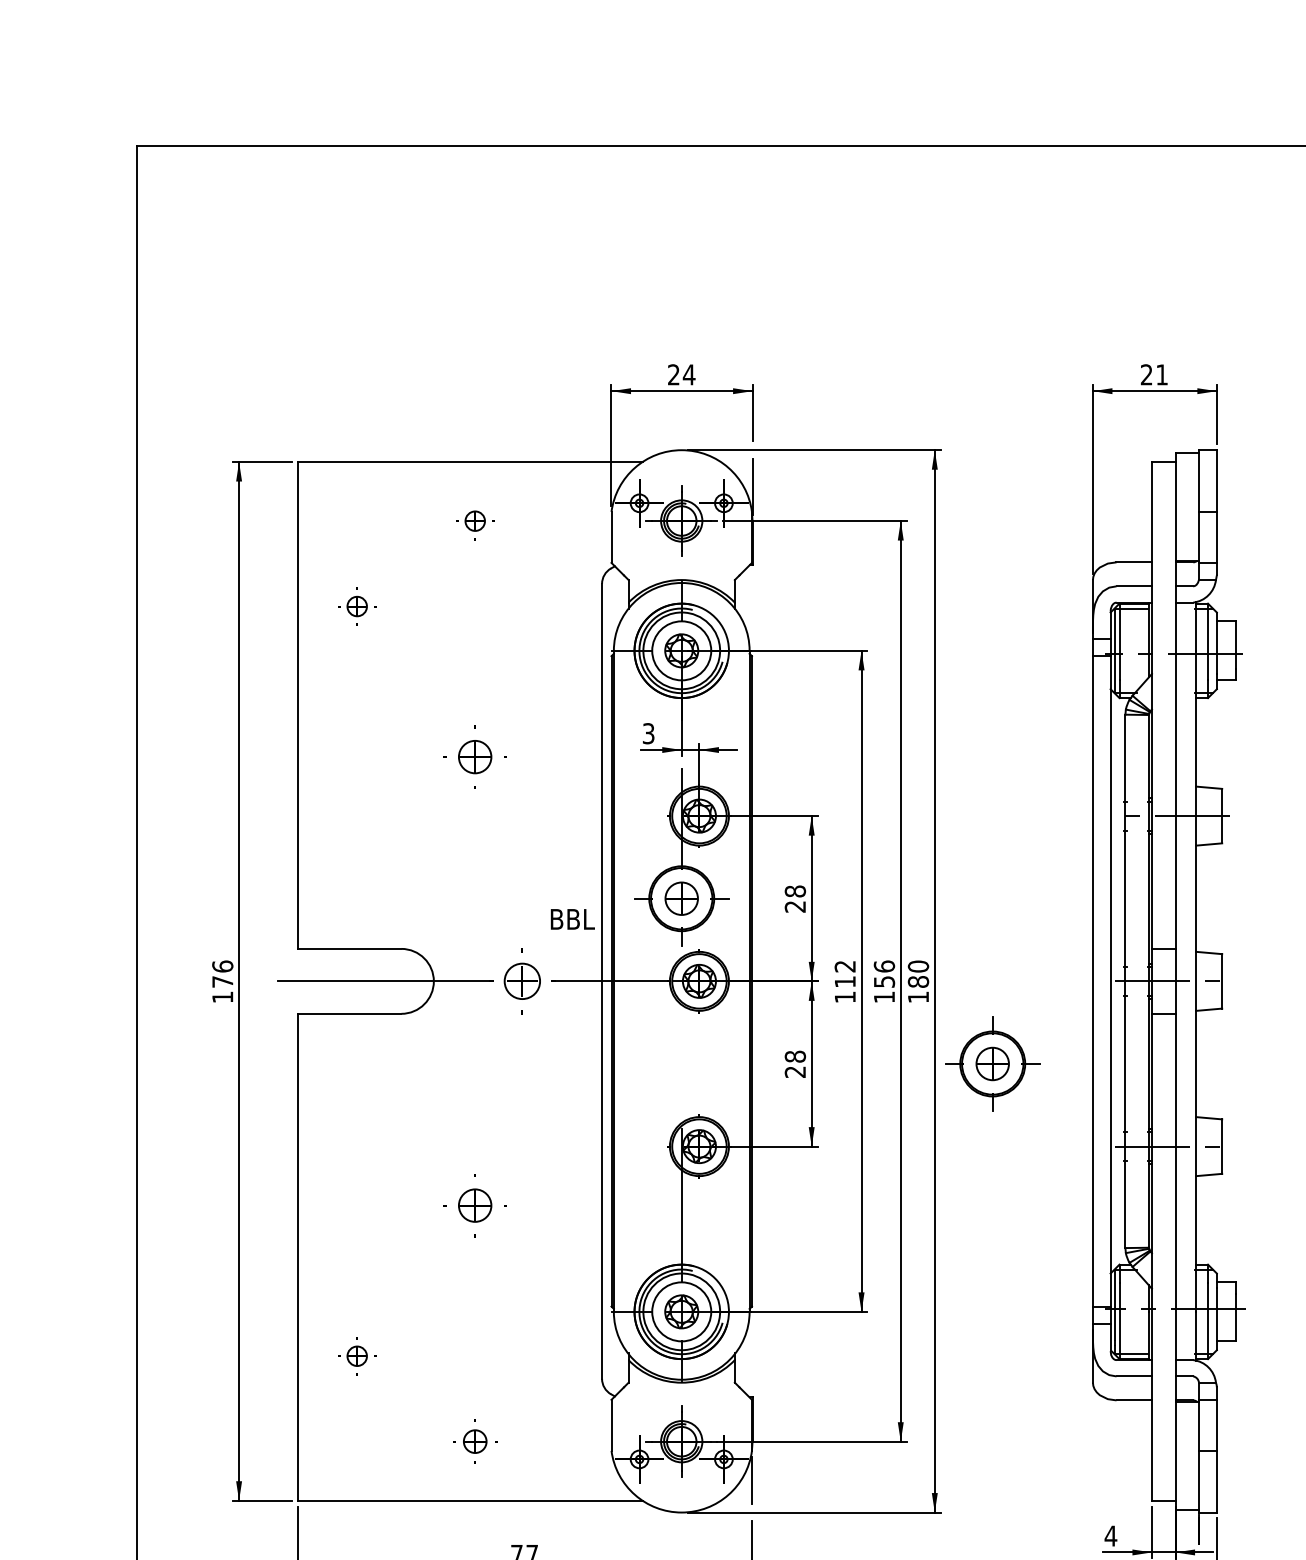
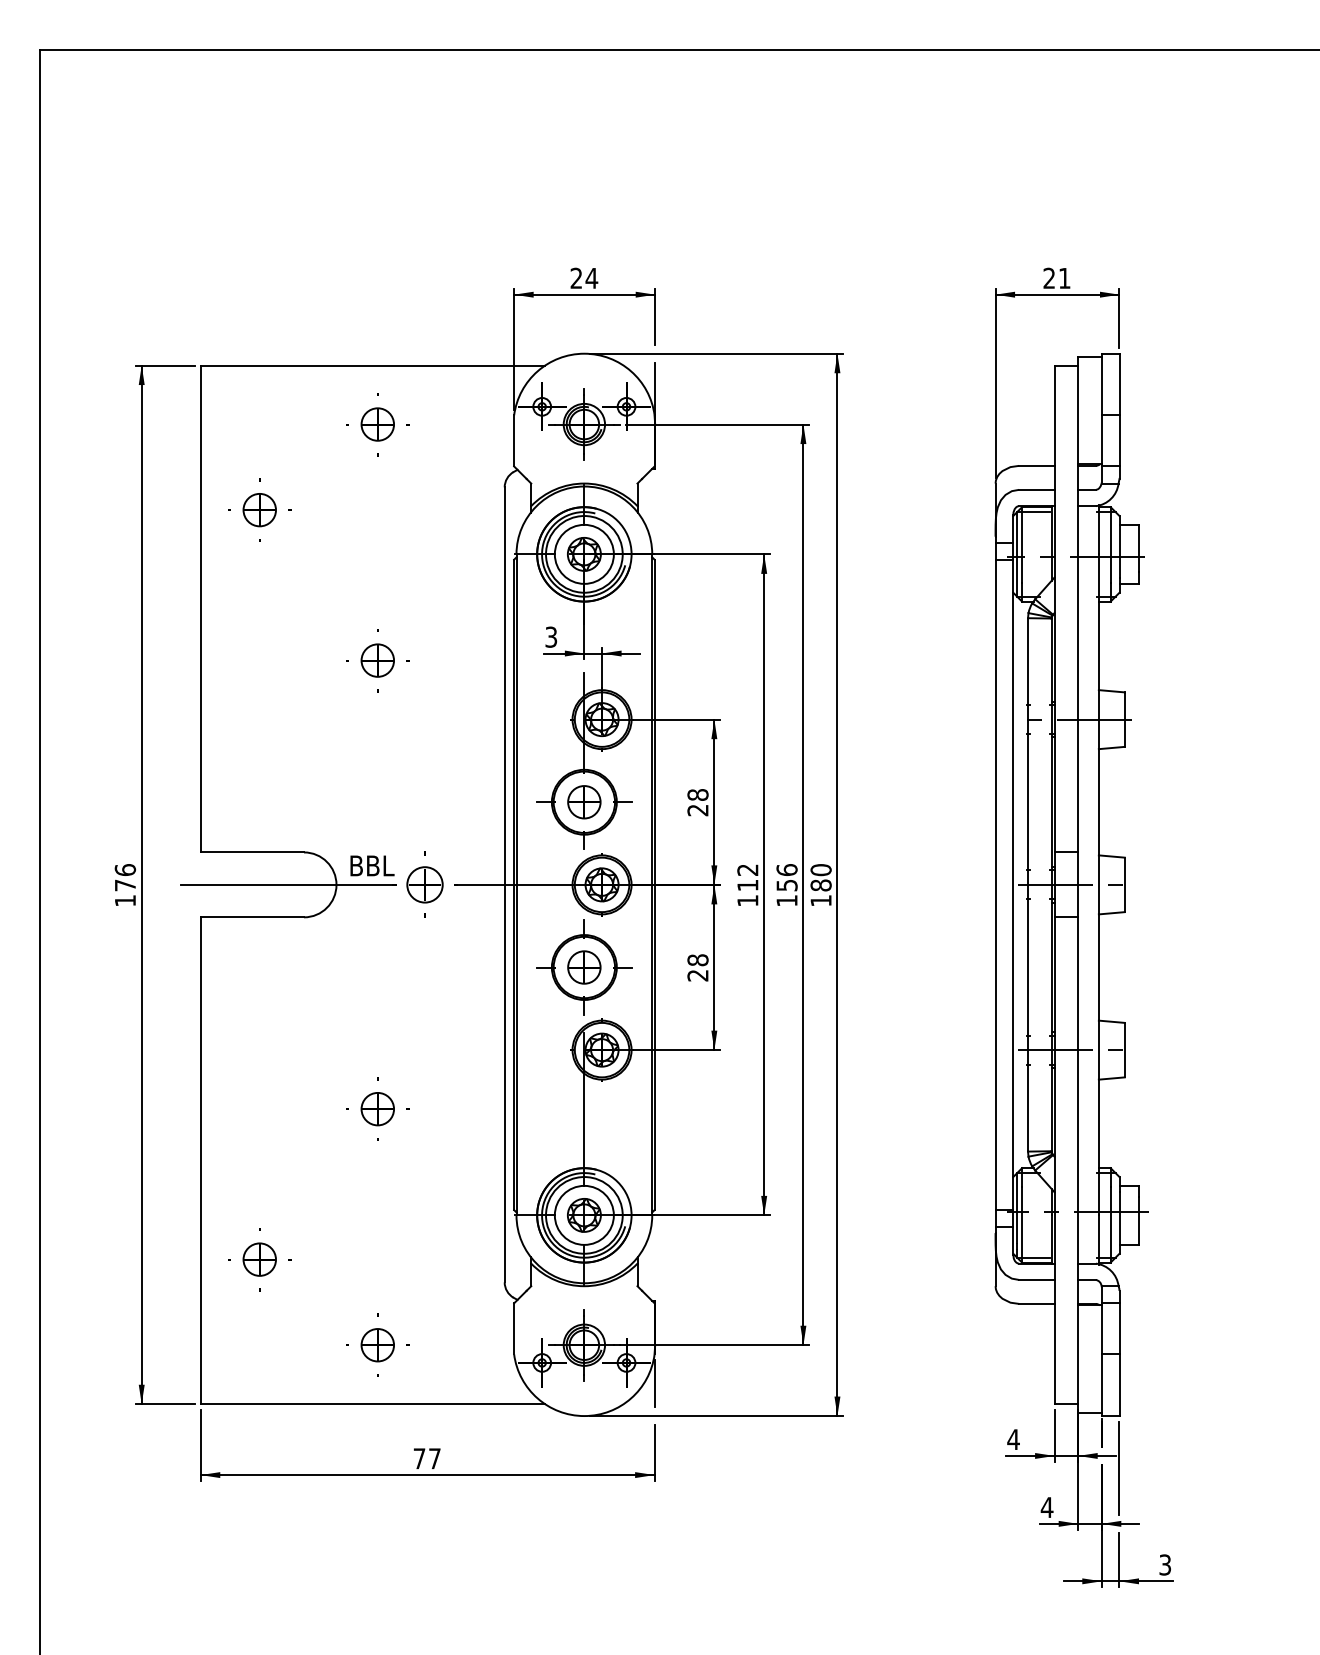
part: (474, 520) -> (377, 424), size x1.67
part: (356, 605) -> (259, 509), size x1.67
text: (572, 918) -> (372, 865), moved
part: (992, 1063) -> (584, 967), moved
part: (356, 1355) -> (259, 1259), size x1.67
part: (474, 1440) -> (377, 1344), size x1.43

